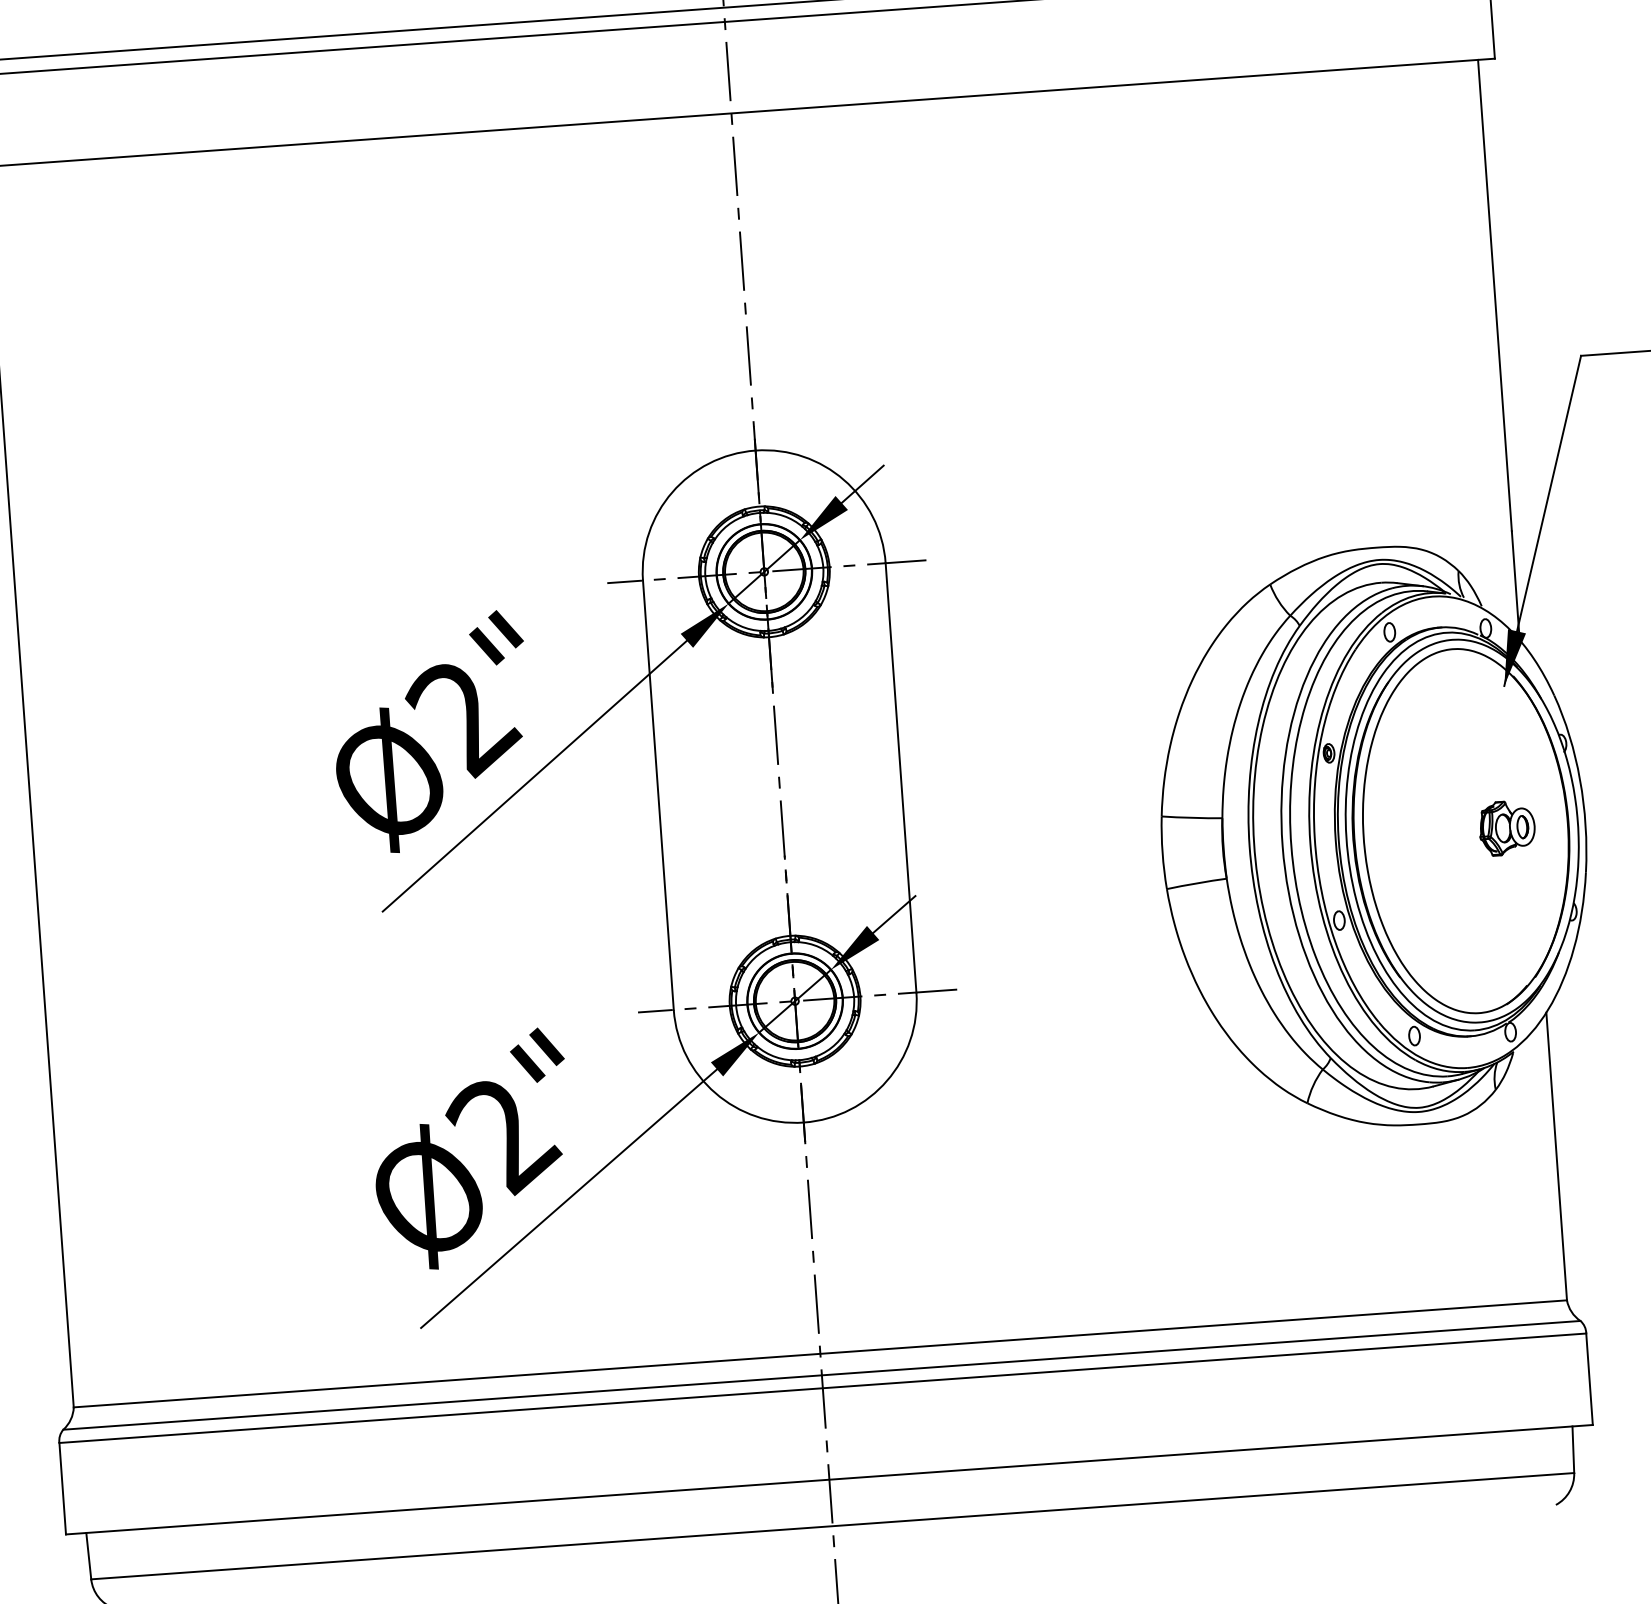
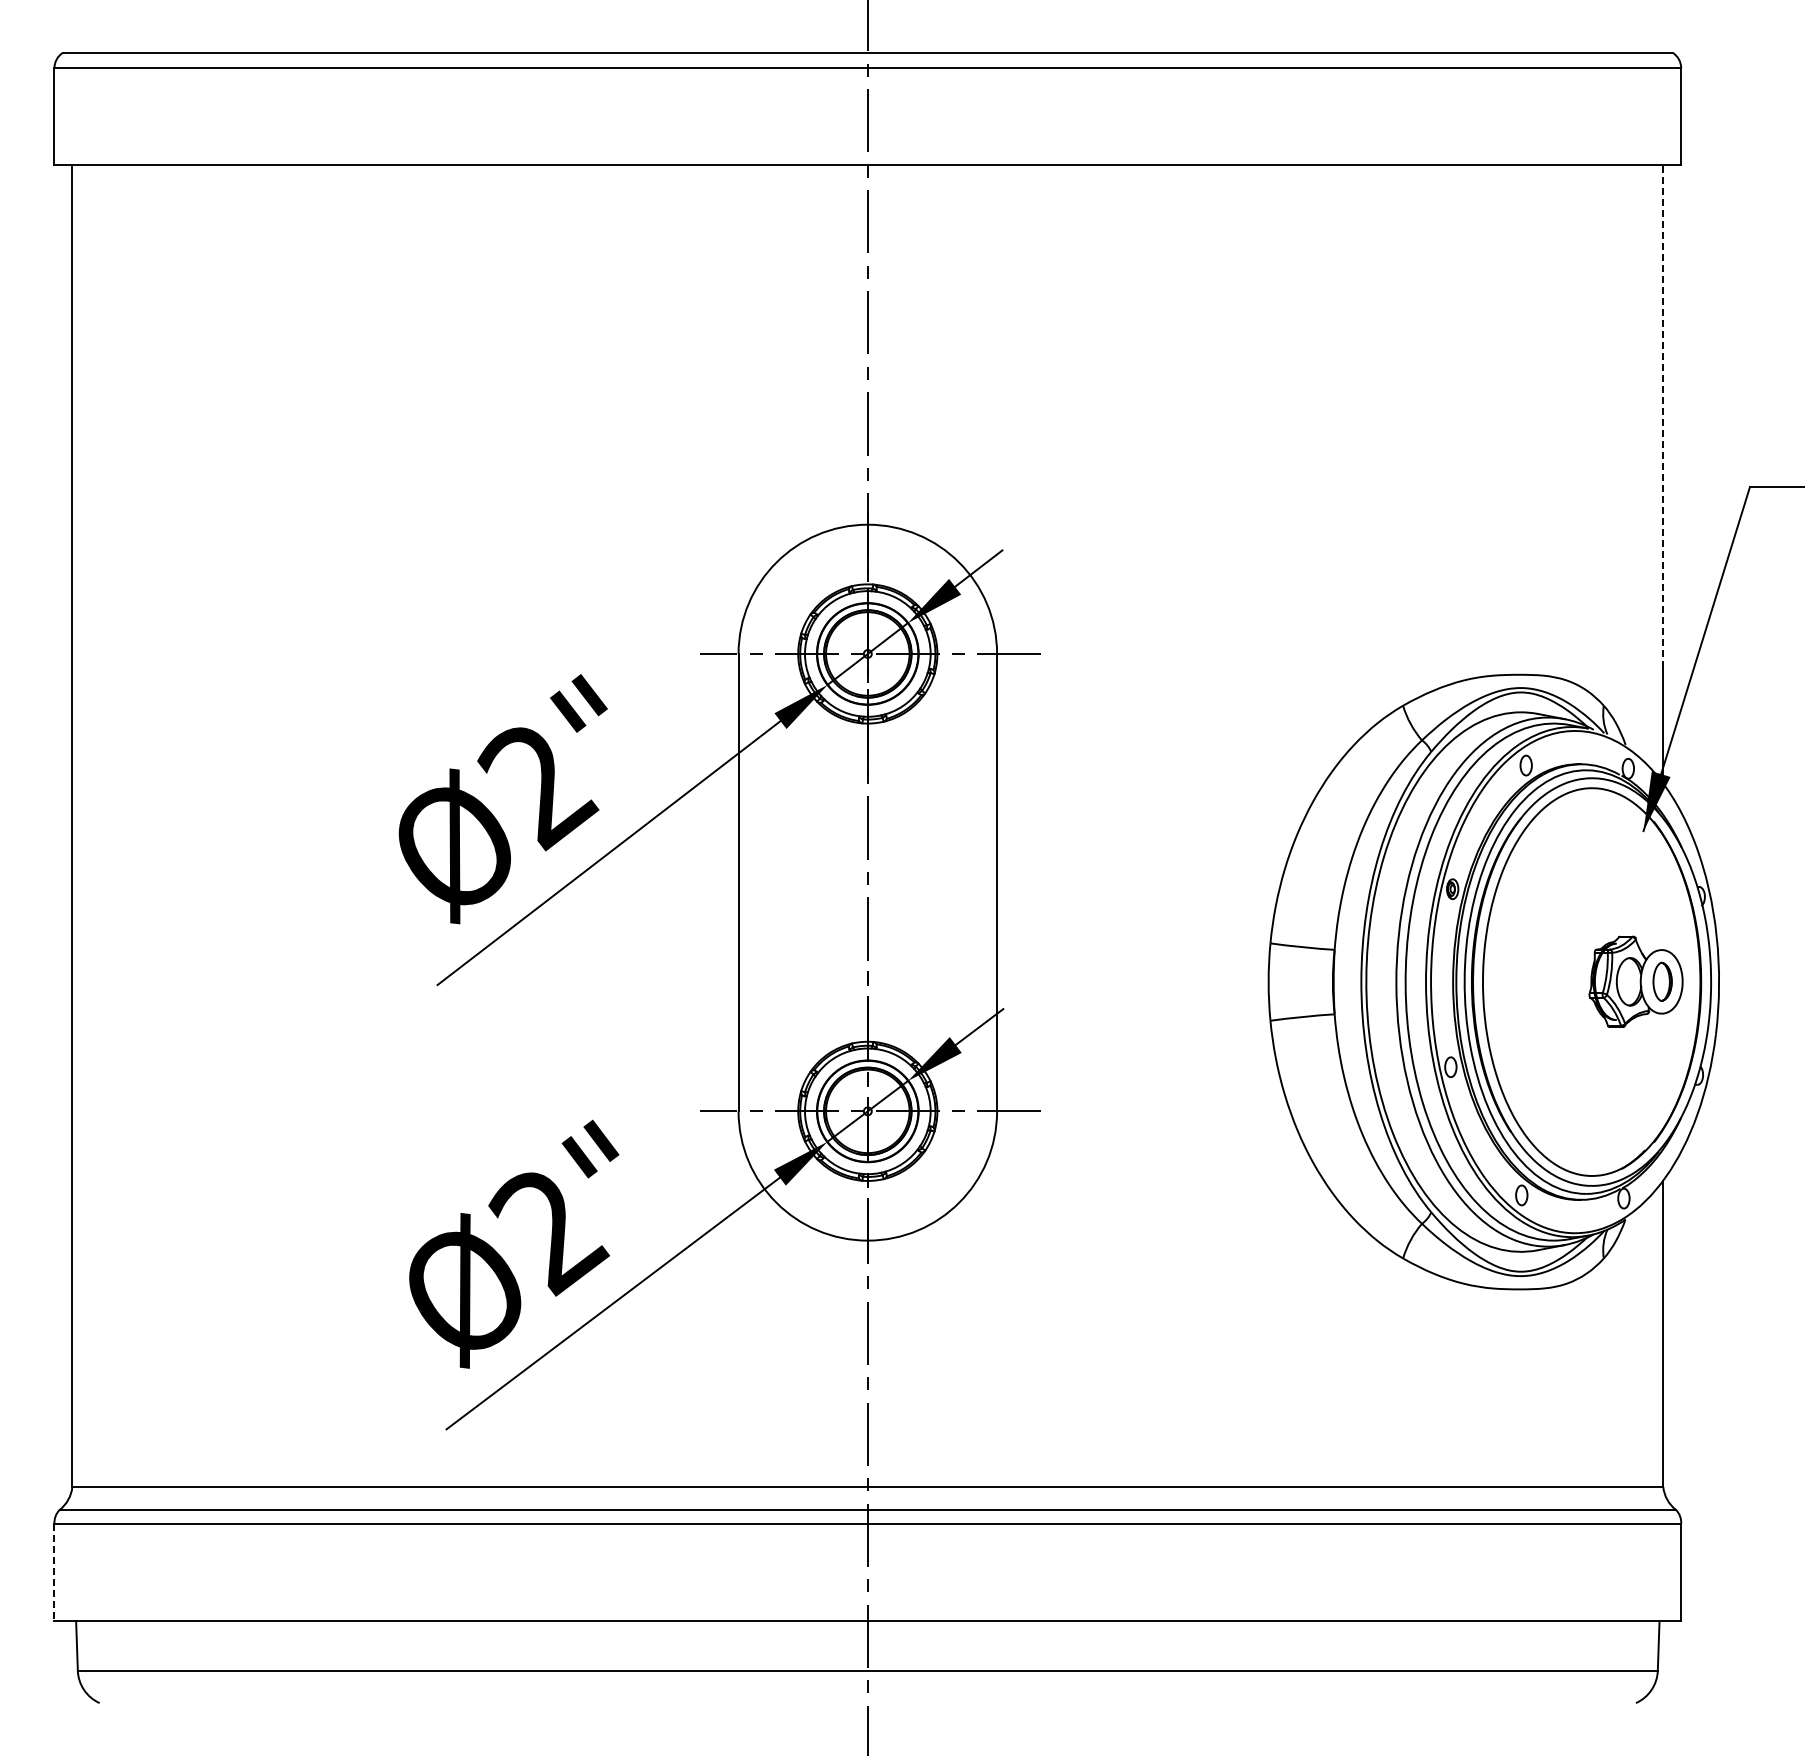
line: (1495, 295) -> (1663, 416), solid -> dashed
part: (1506, 828) -> (1635, 982), size x1.6
line: (62, 1488) -> (54, 1572), solid -> dashed

